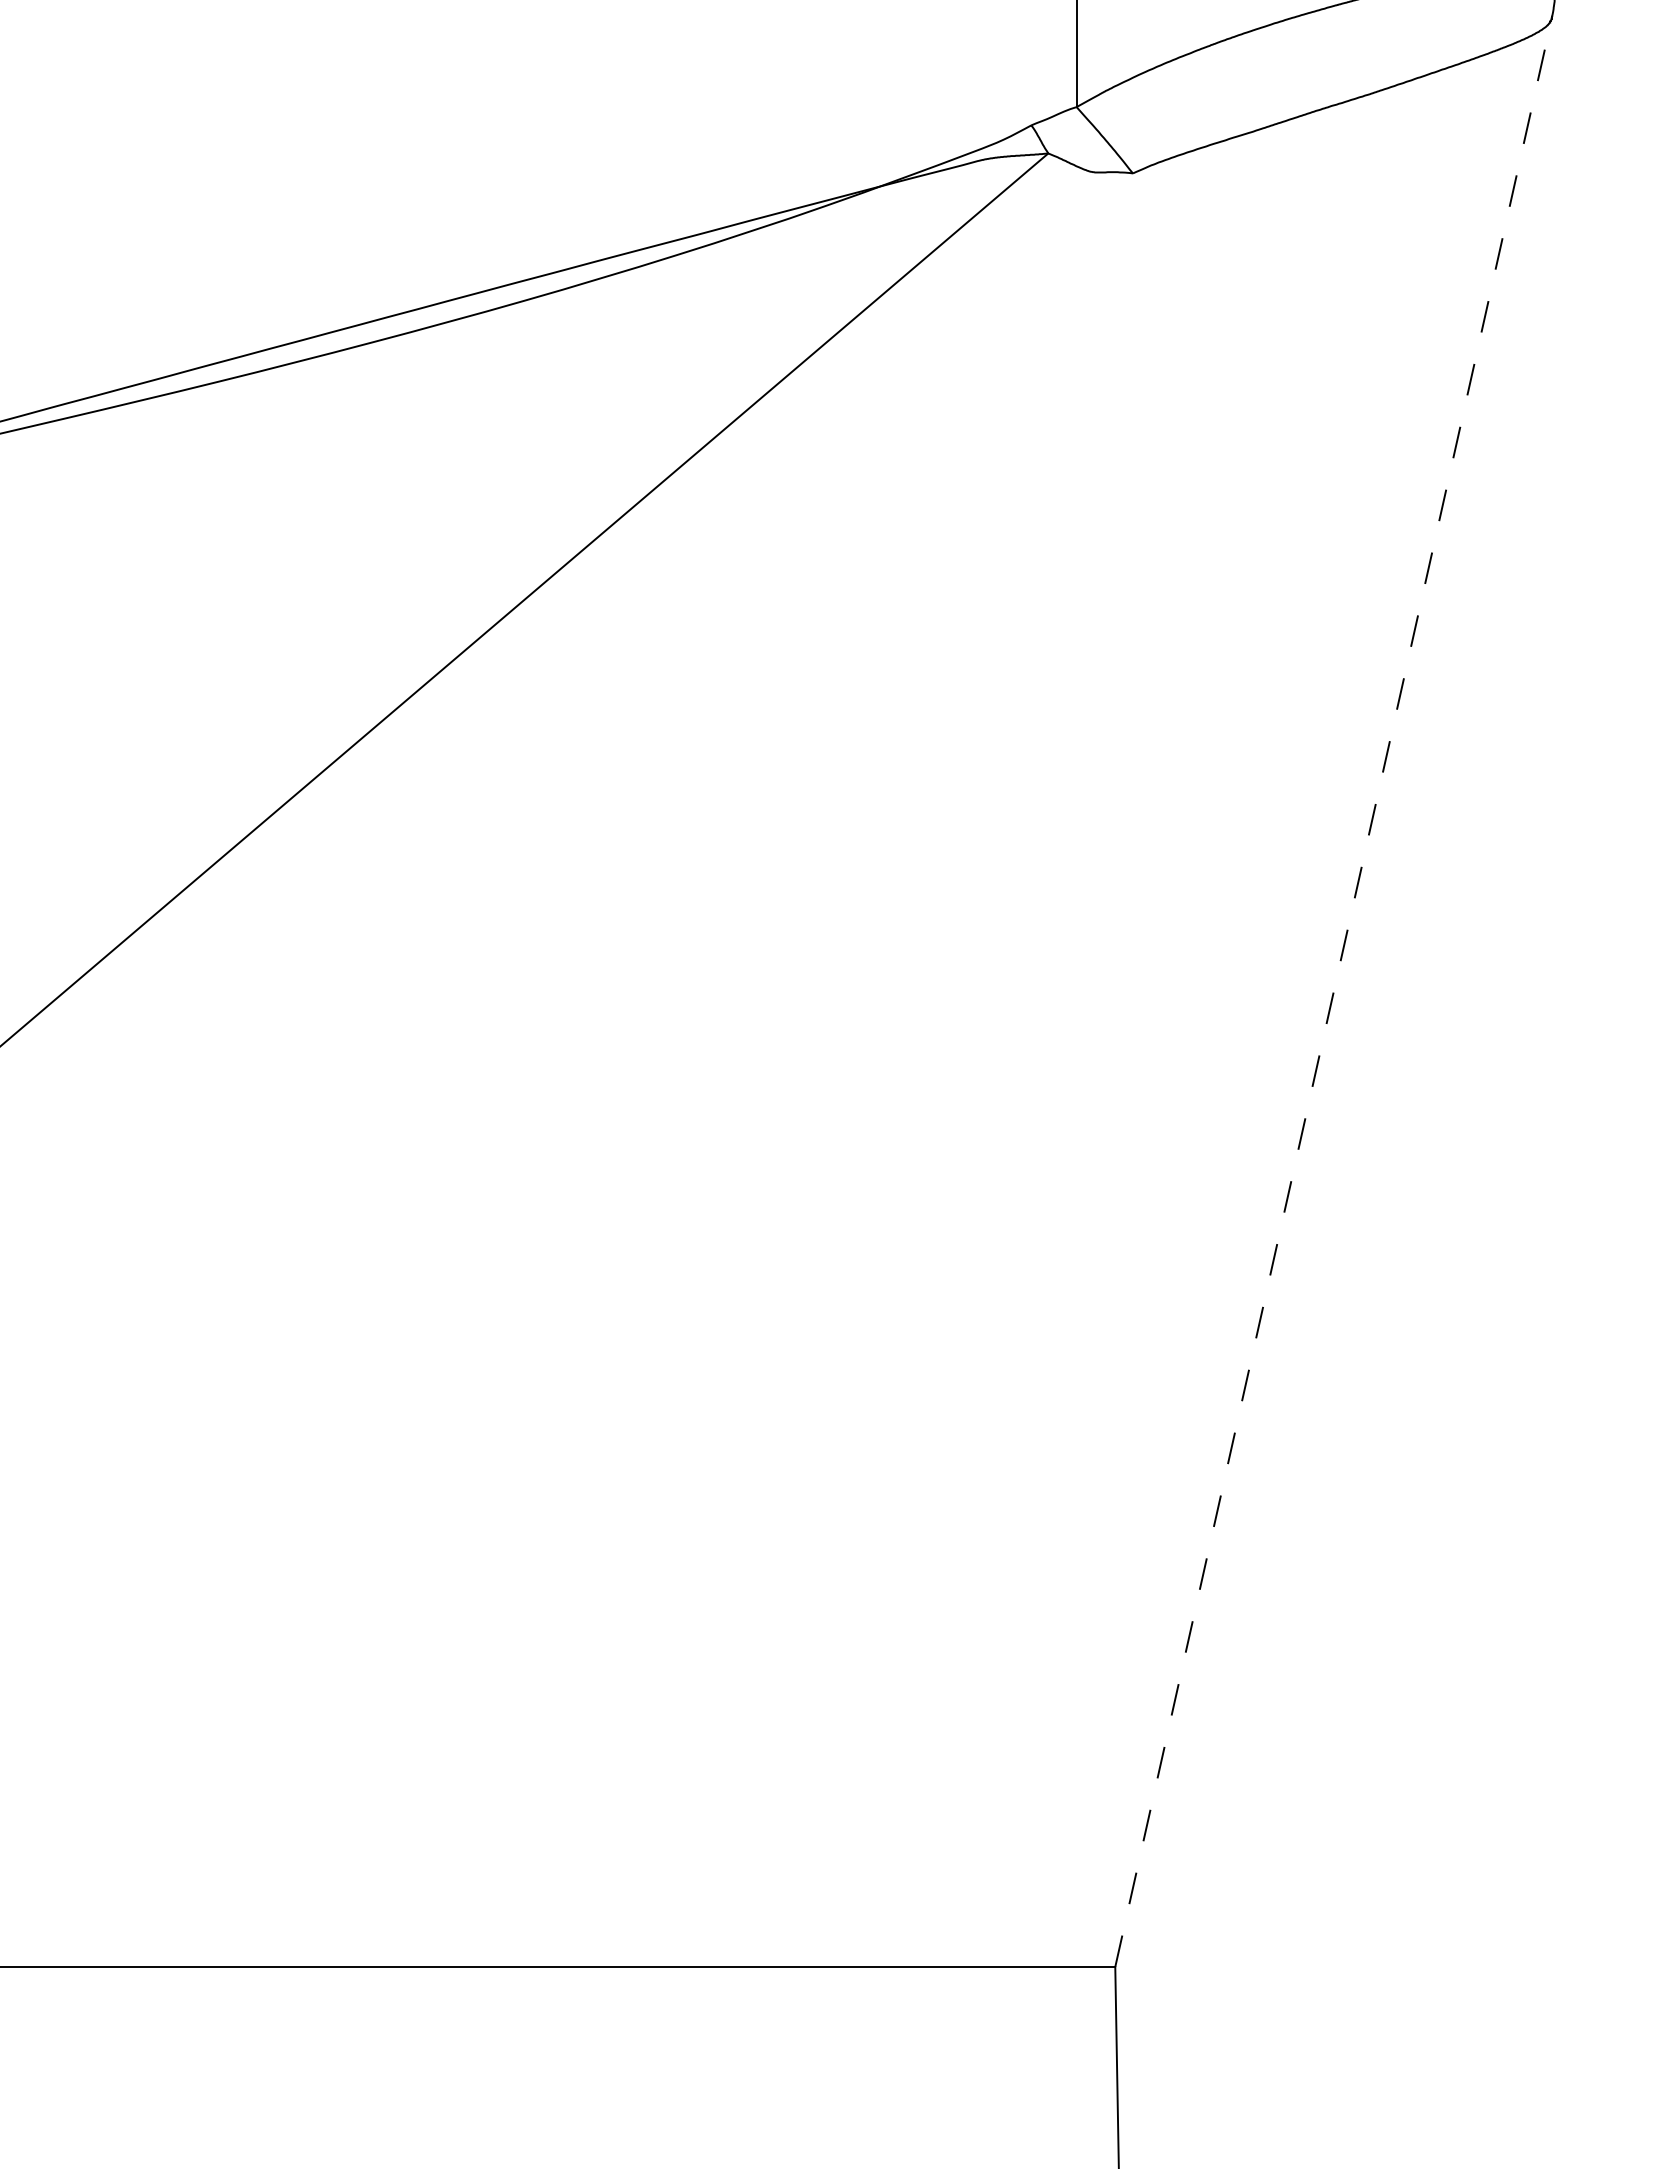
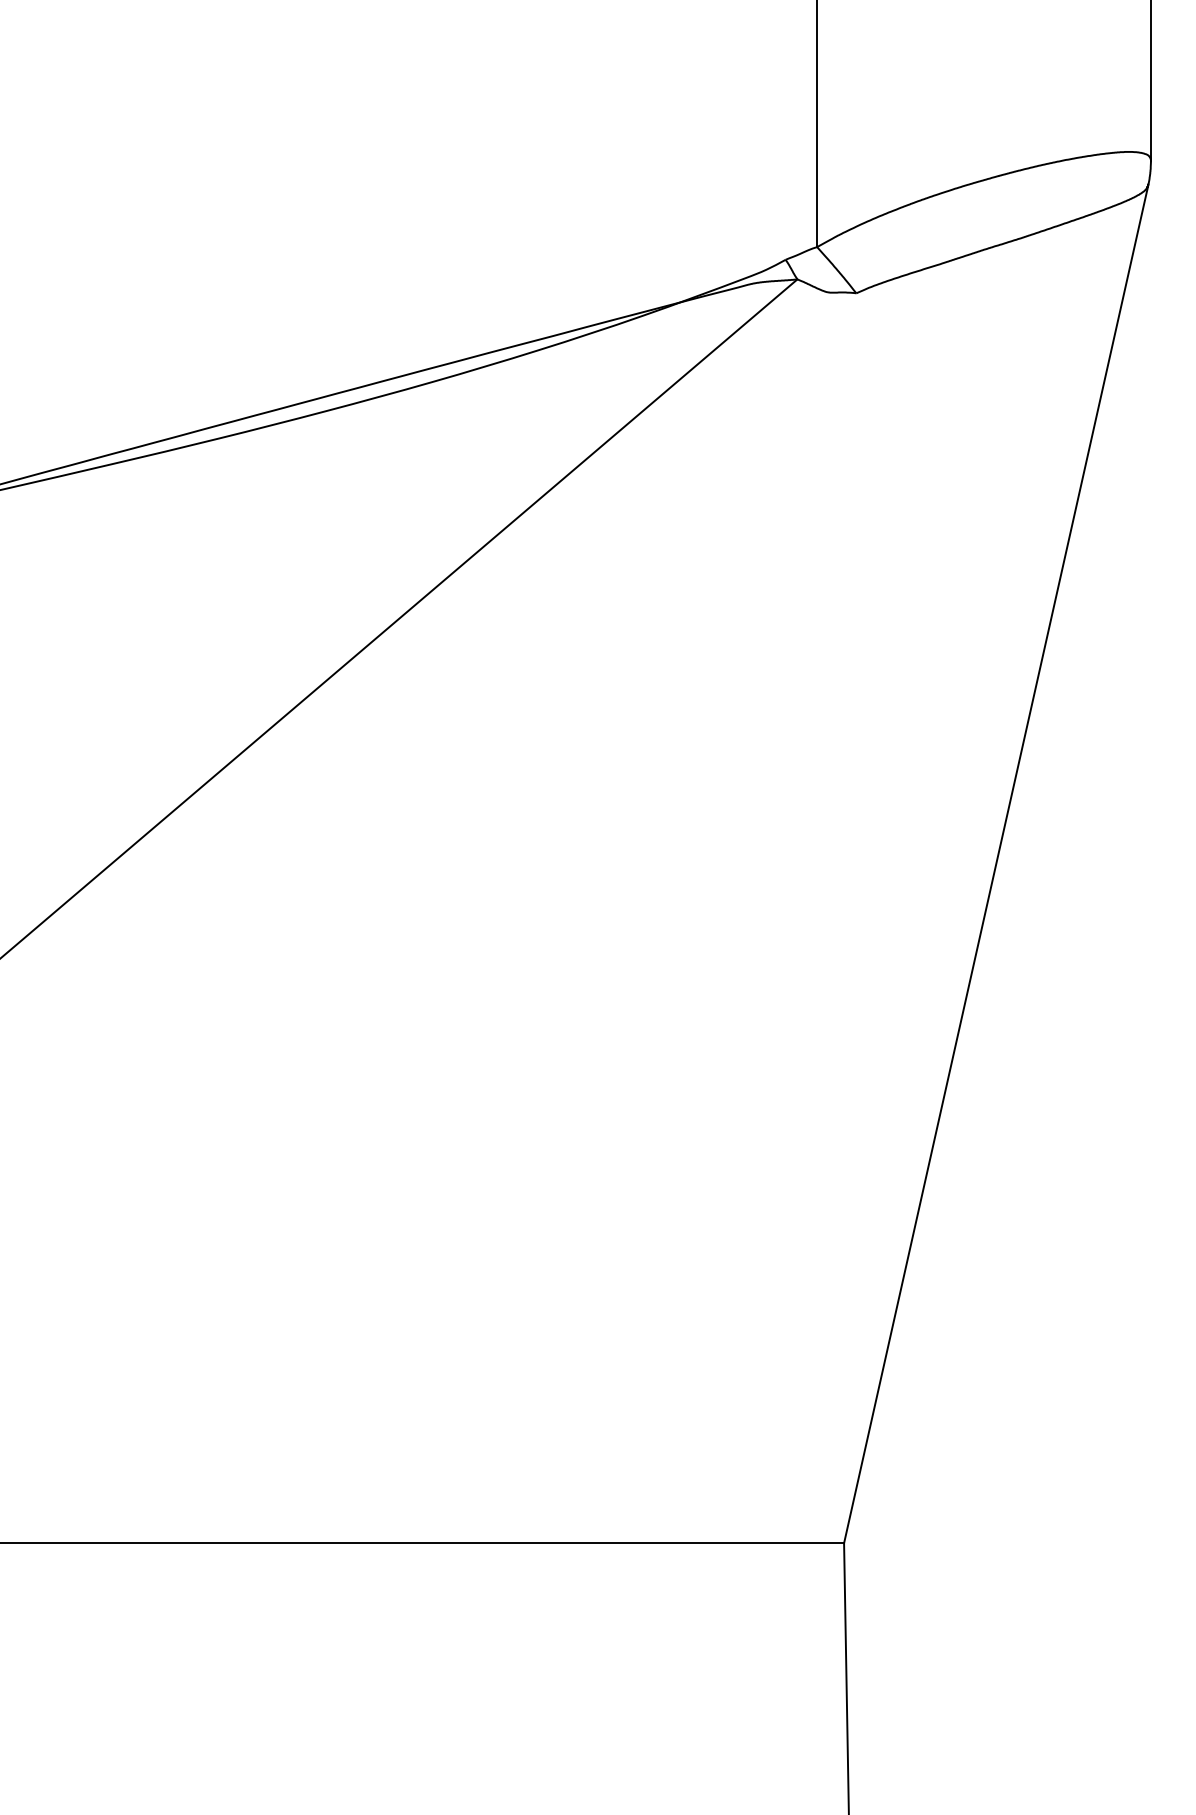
line: (1333, 992) -> (996, 864), dashed -> solid

